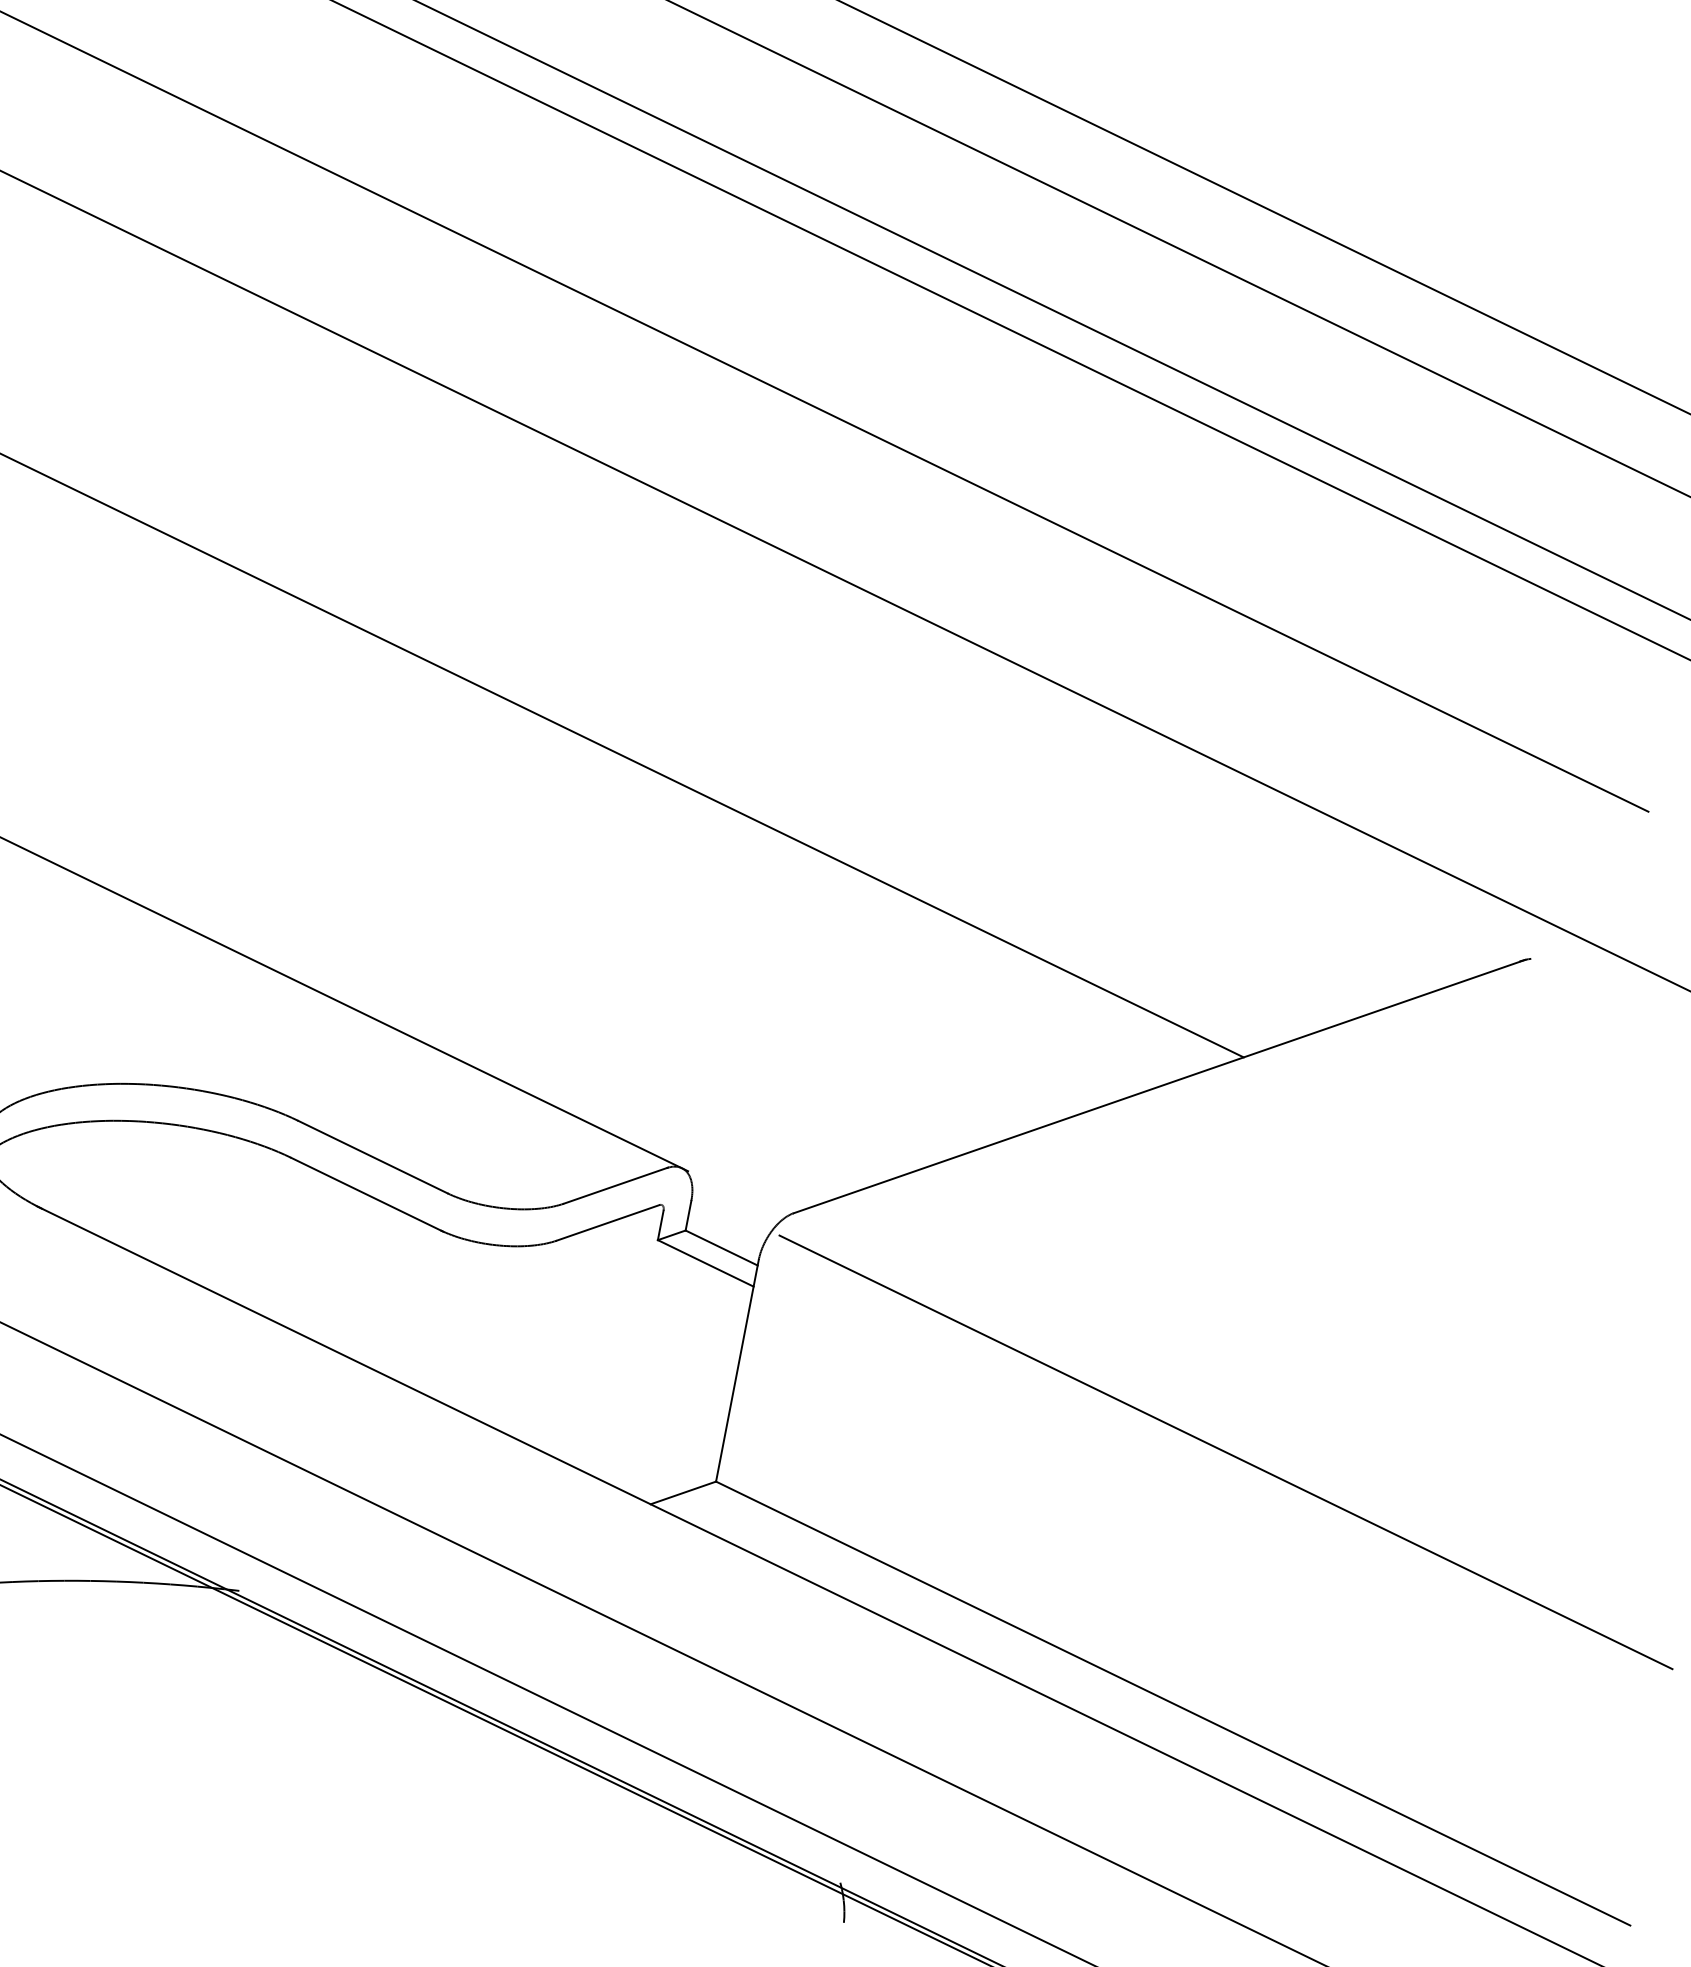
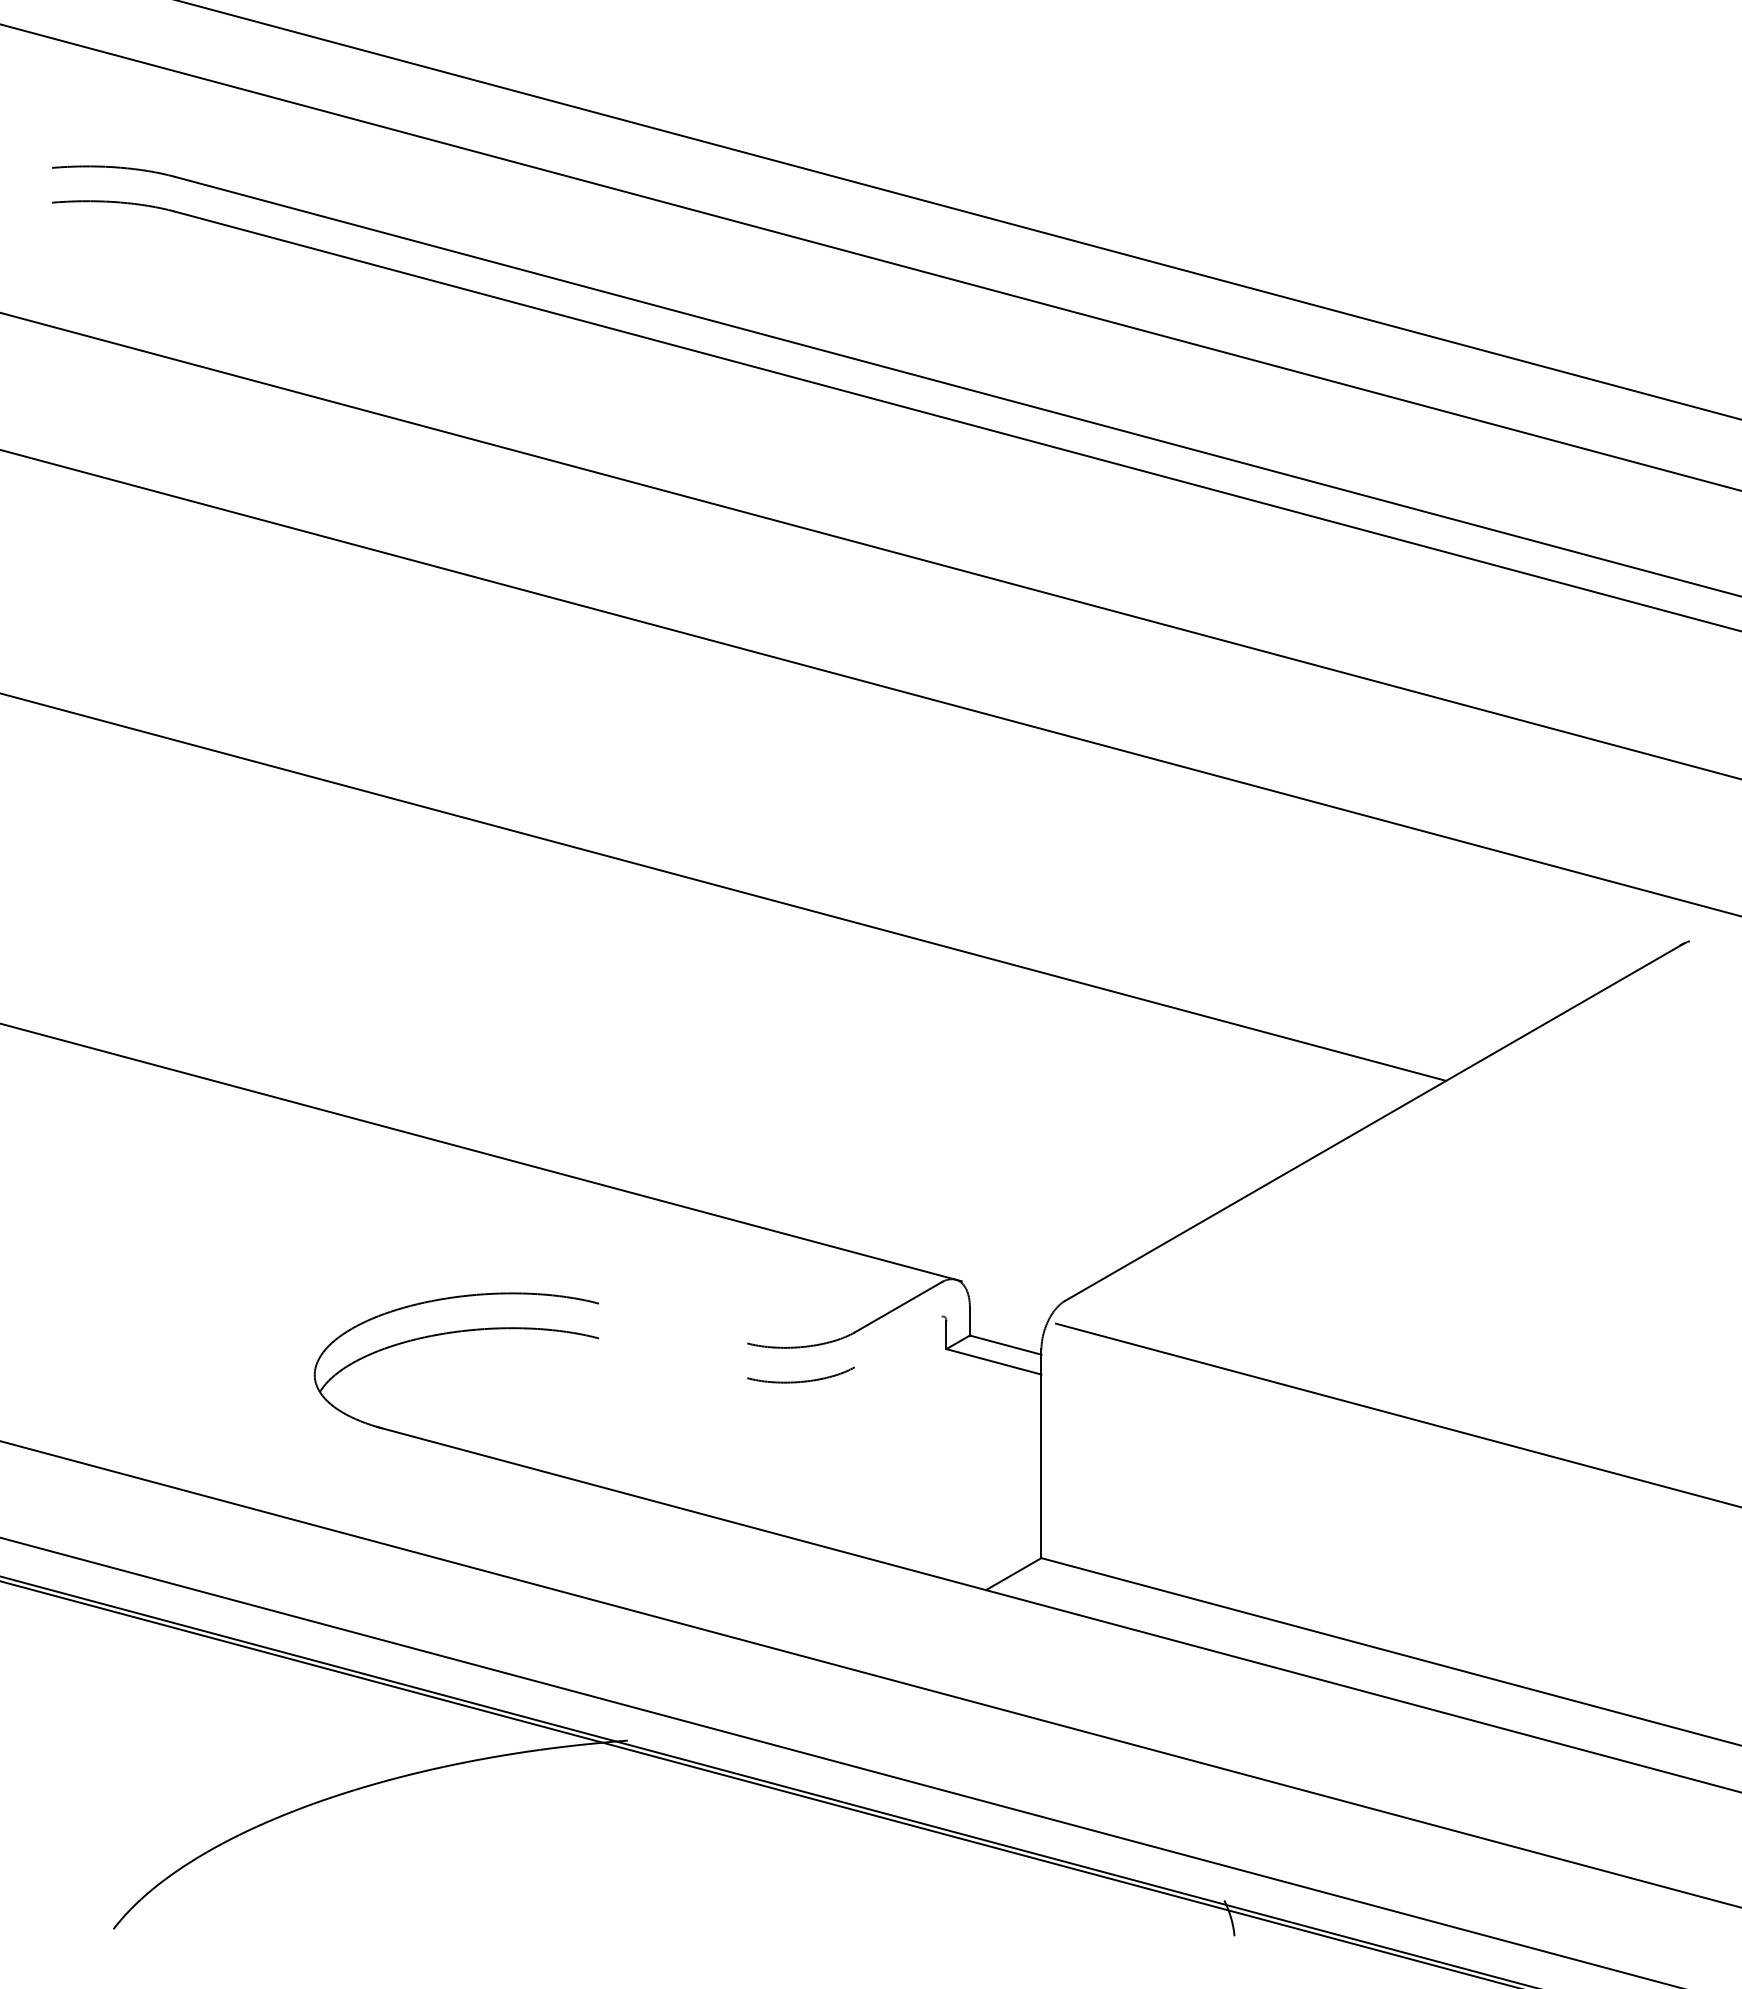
line: (373, 1157) -> (673, 1323), removed
line: (367, 1194) -> (674, 1358), removed
line: (607, 1223) -> (897, 1342), removed

